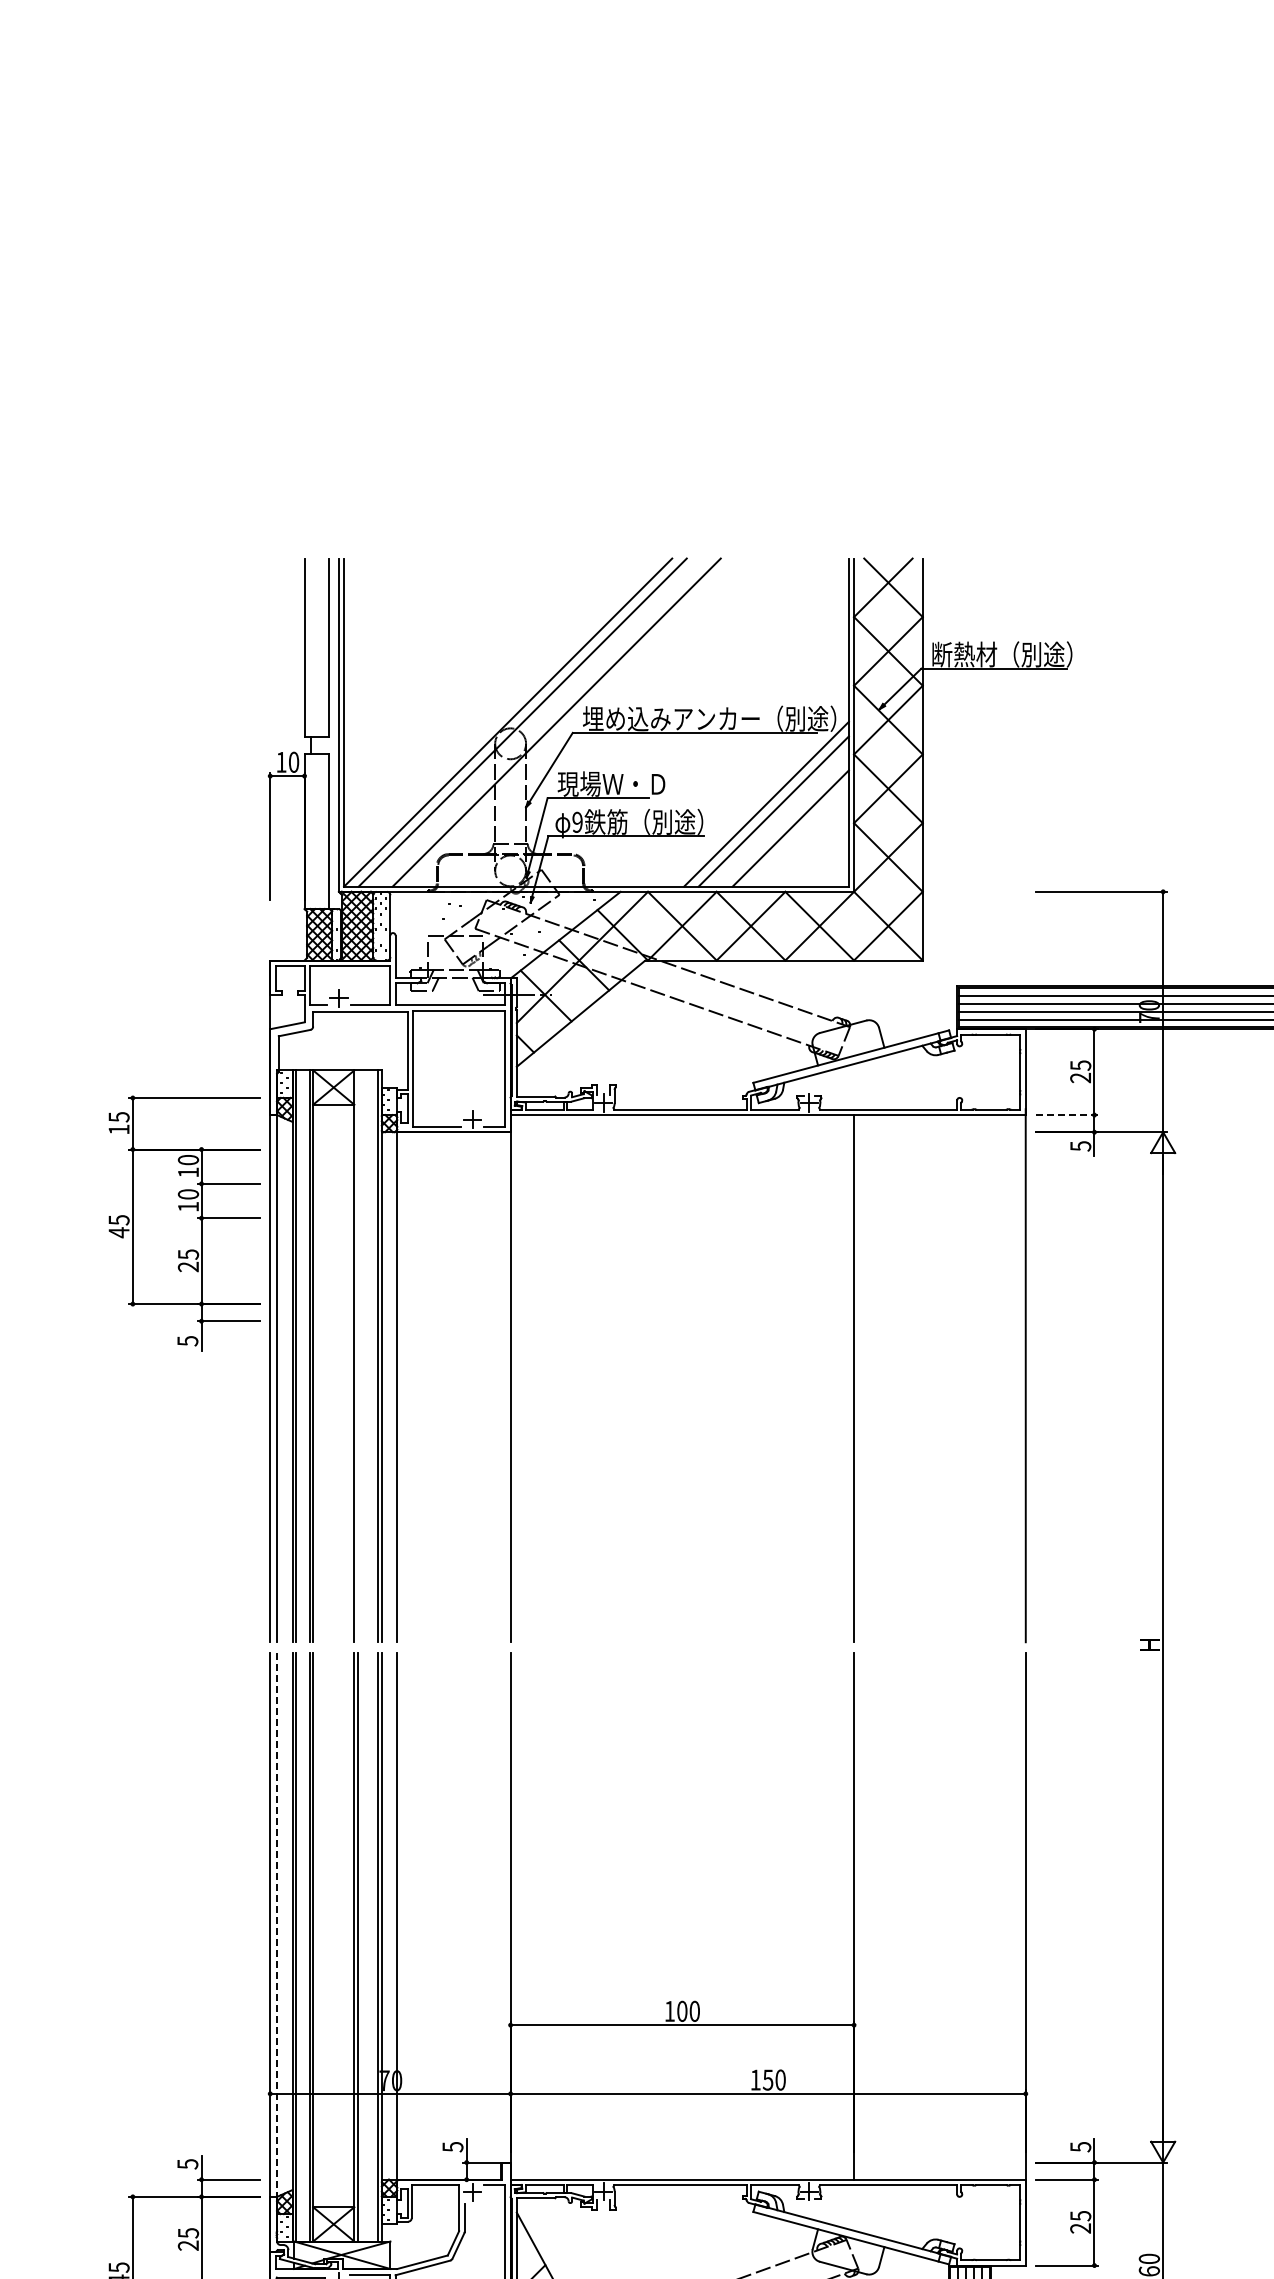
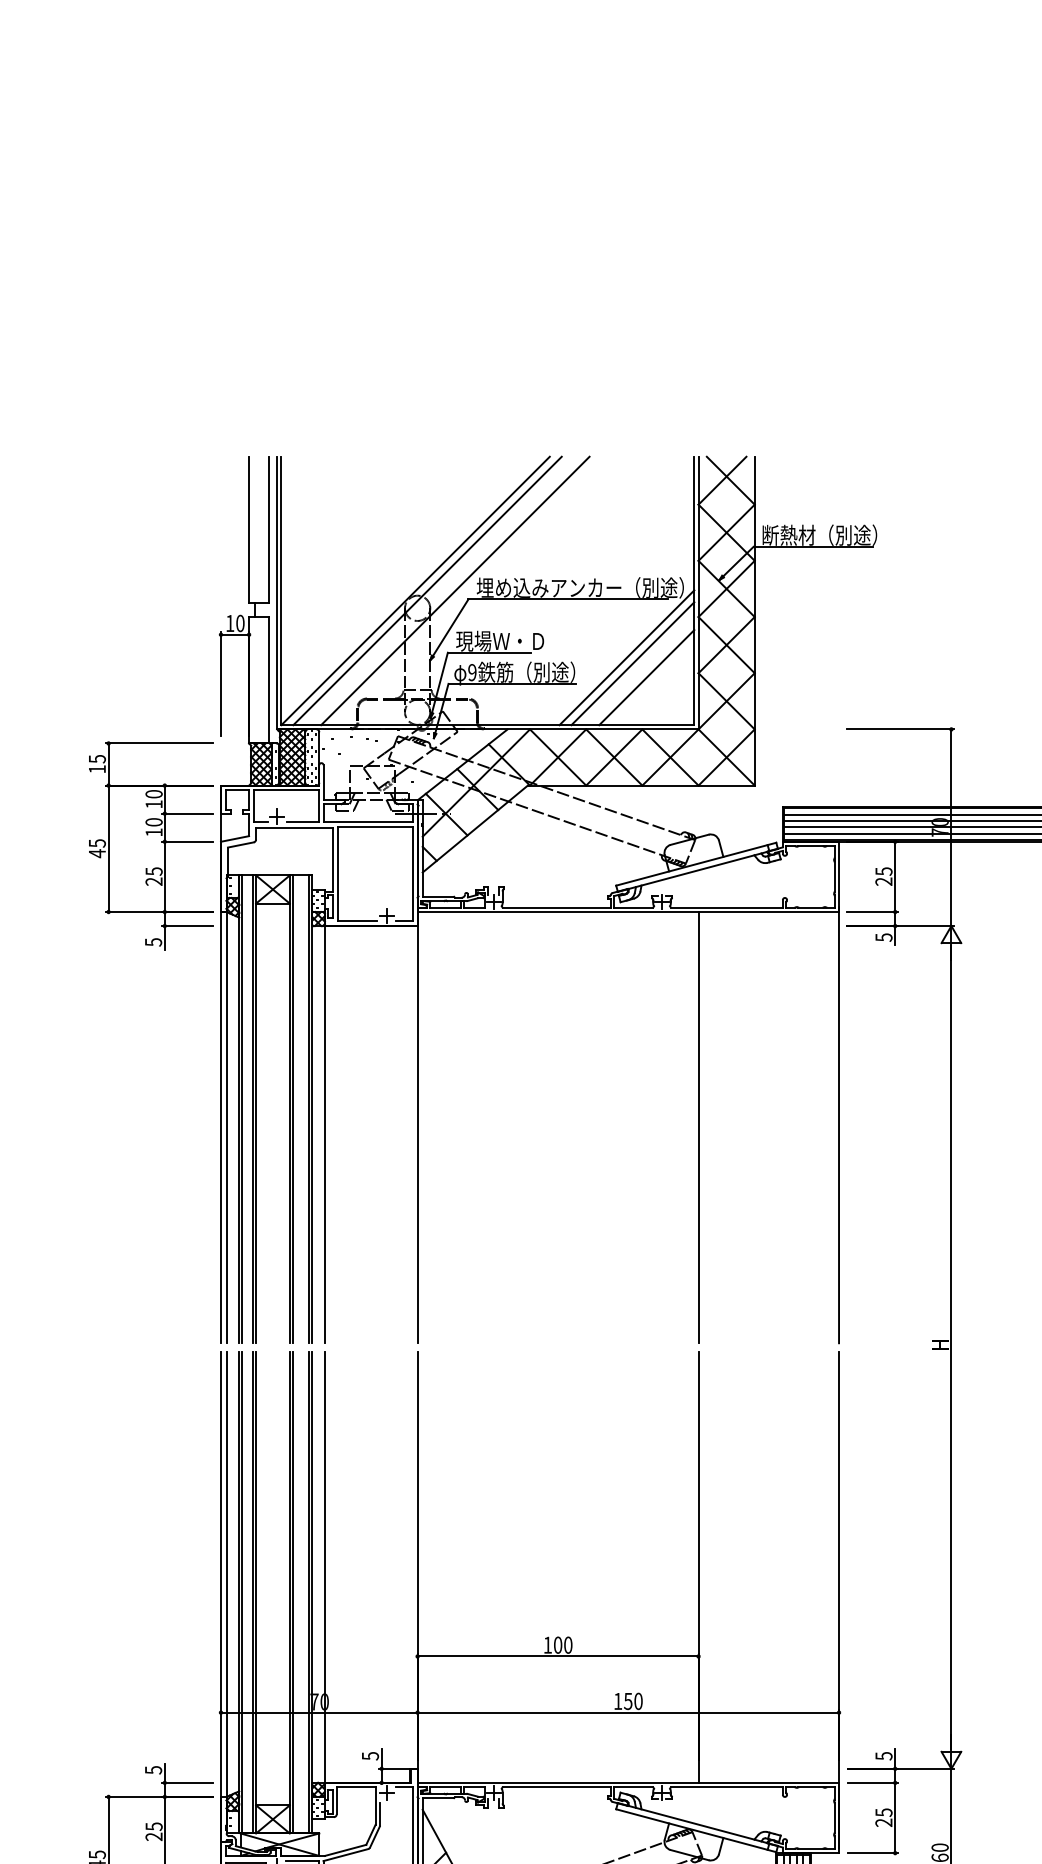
line: (1066, 1115) -> (872, 912), dashed -> solid
part: (184, 1223) -> (150, 846), moved
line: (357, 1356) -> (292, 1109), added
line: (277, 1926) -> (226, 1575), dashed -> solid

